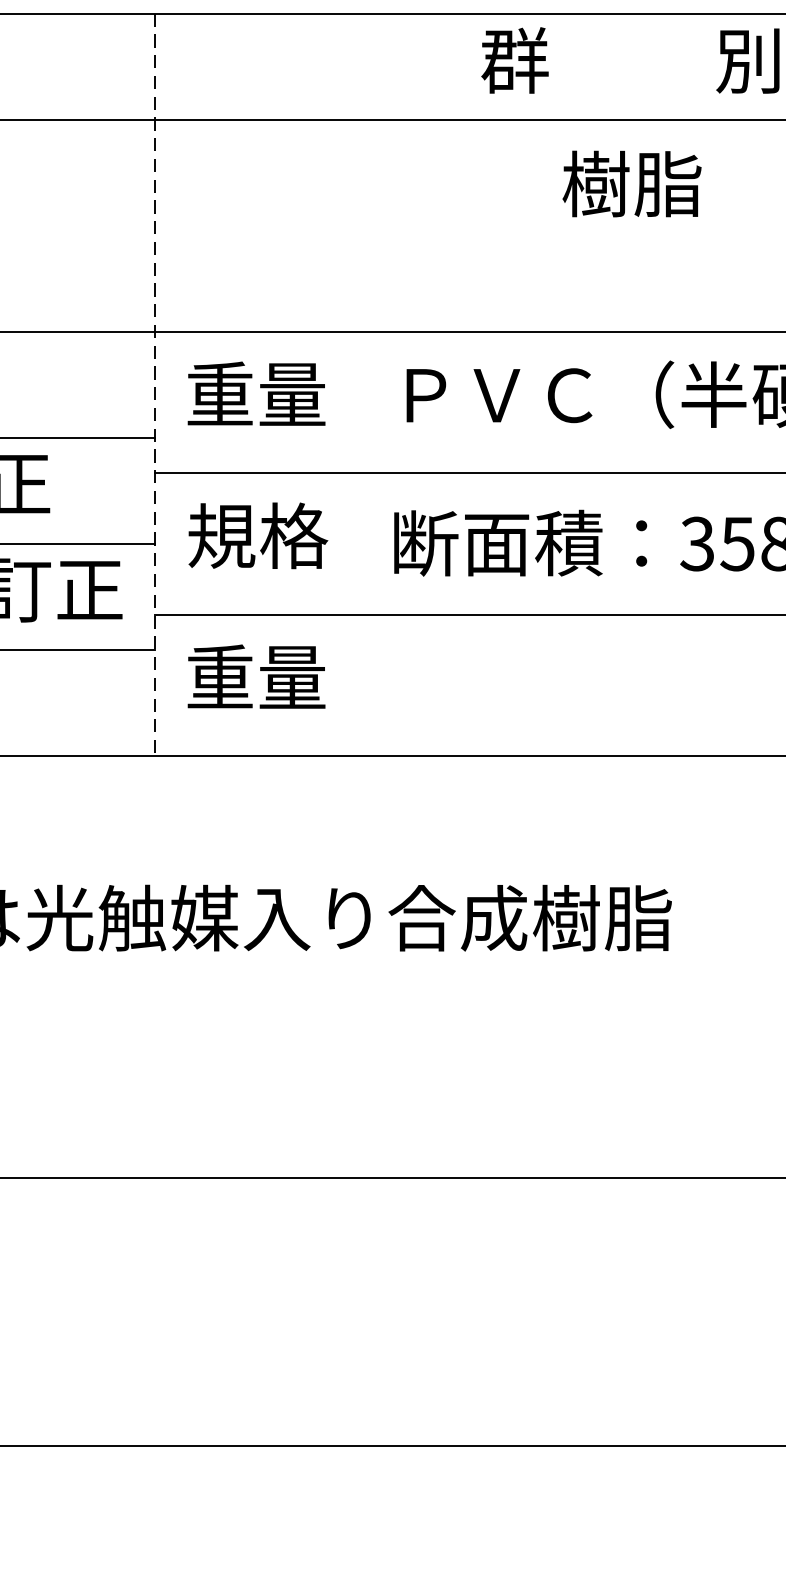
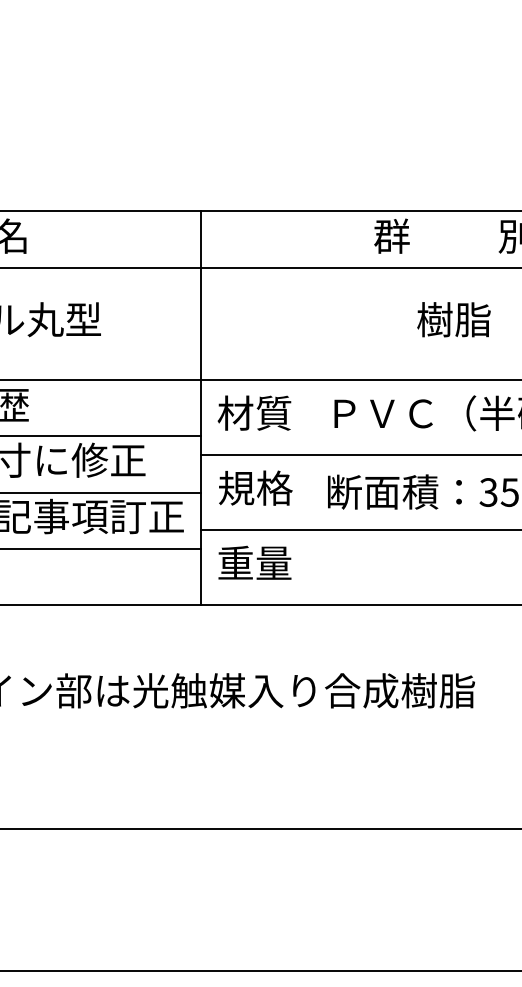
text: (631, 183) -> (453, 319), moved
line: (155, 385) -> (201, 408), dashed -> solid
text: (255, 393) -> (254, 412), 重量 -> 材質

